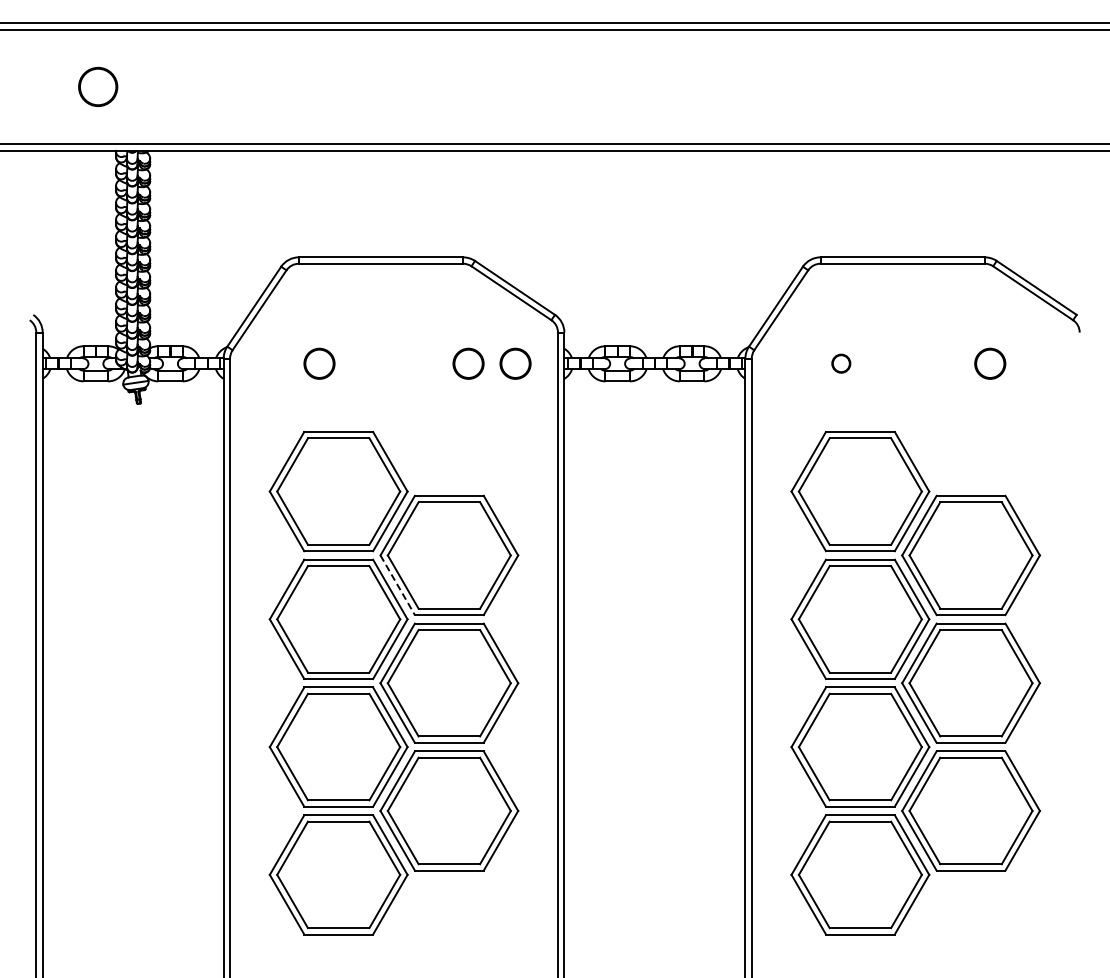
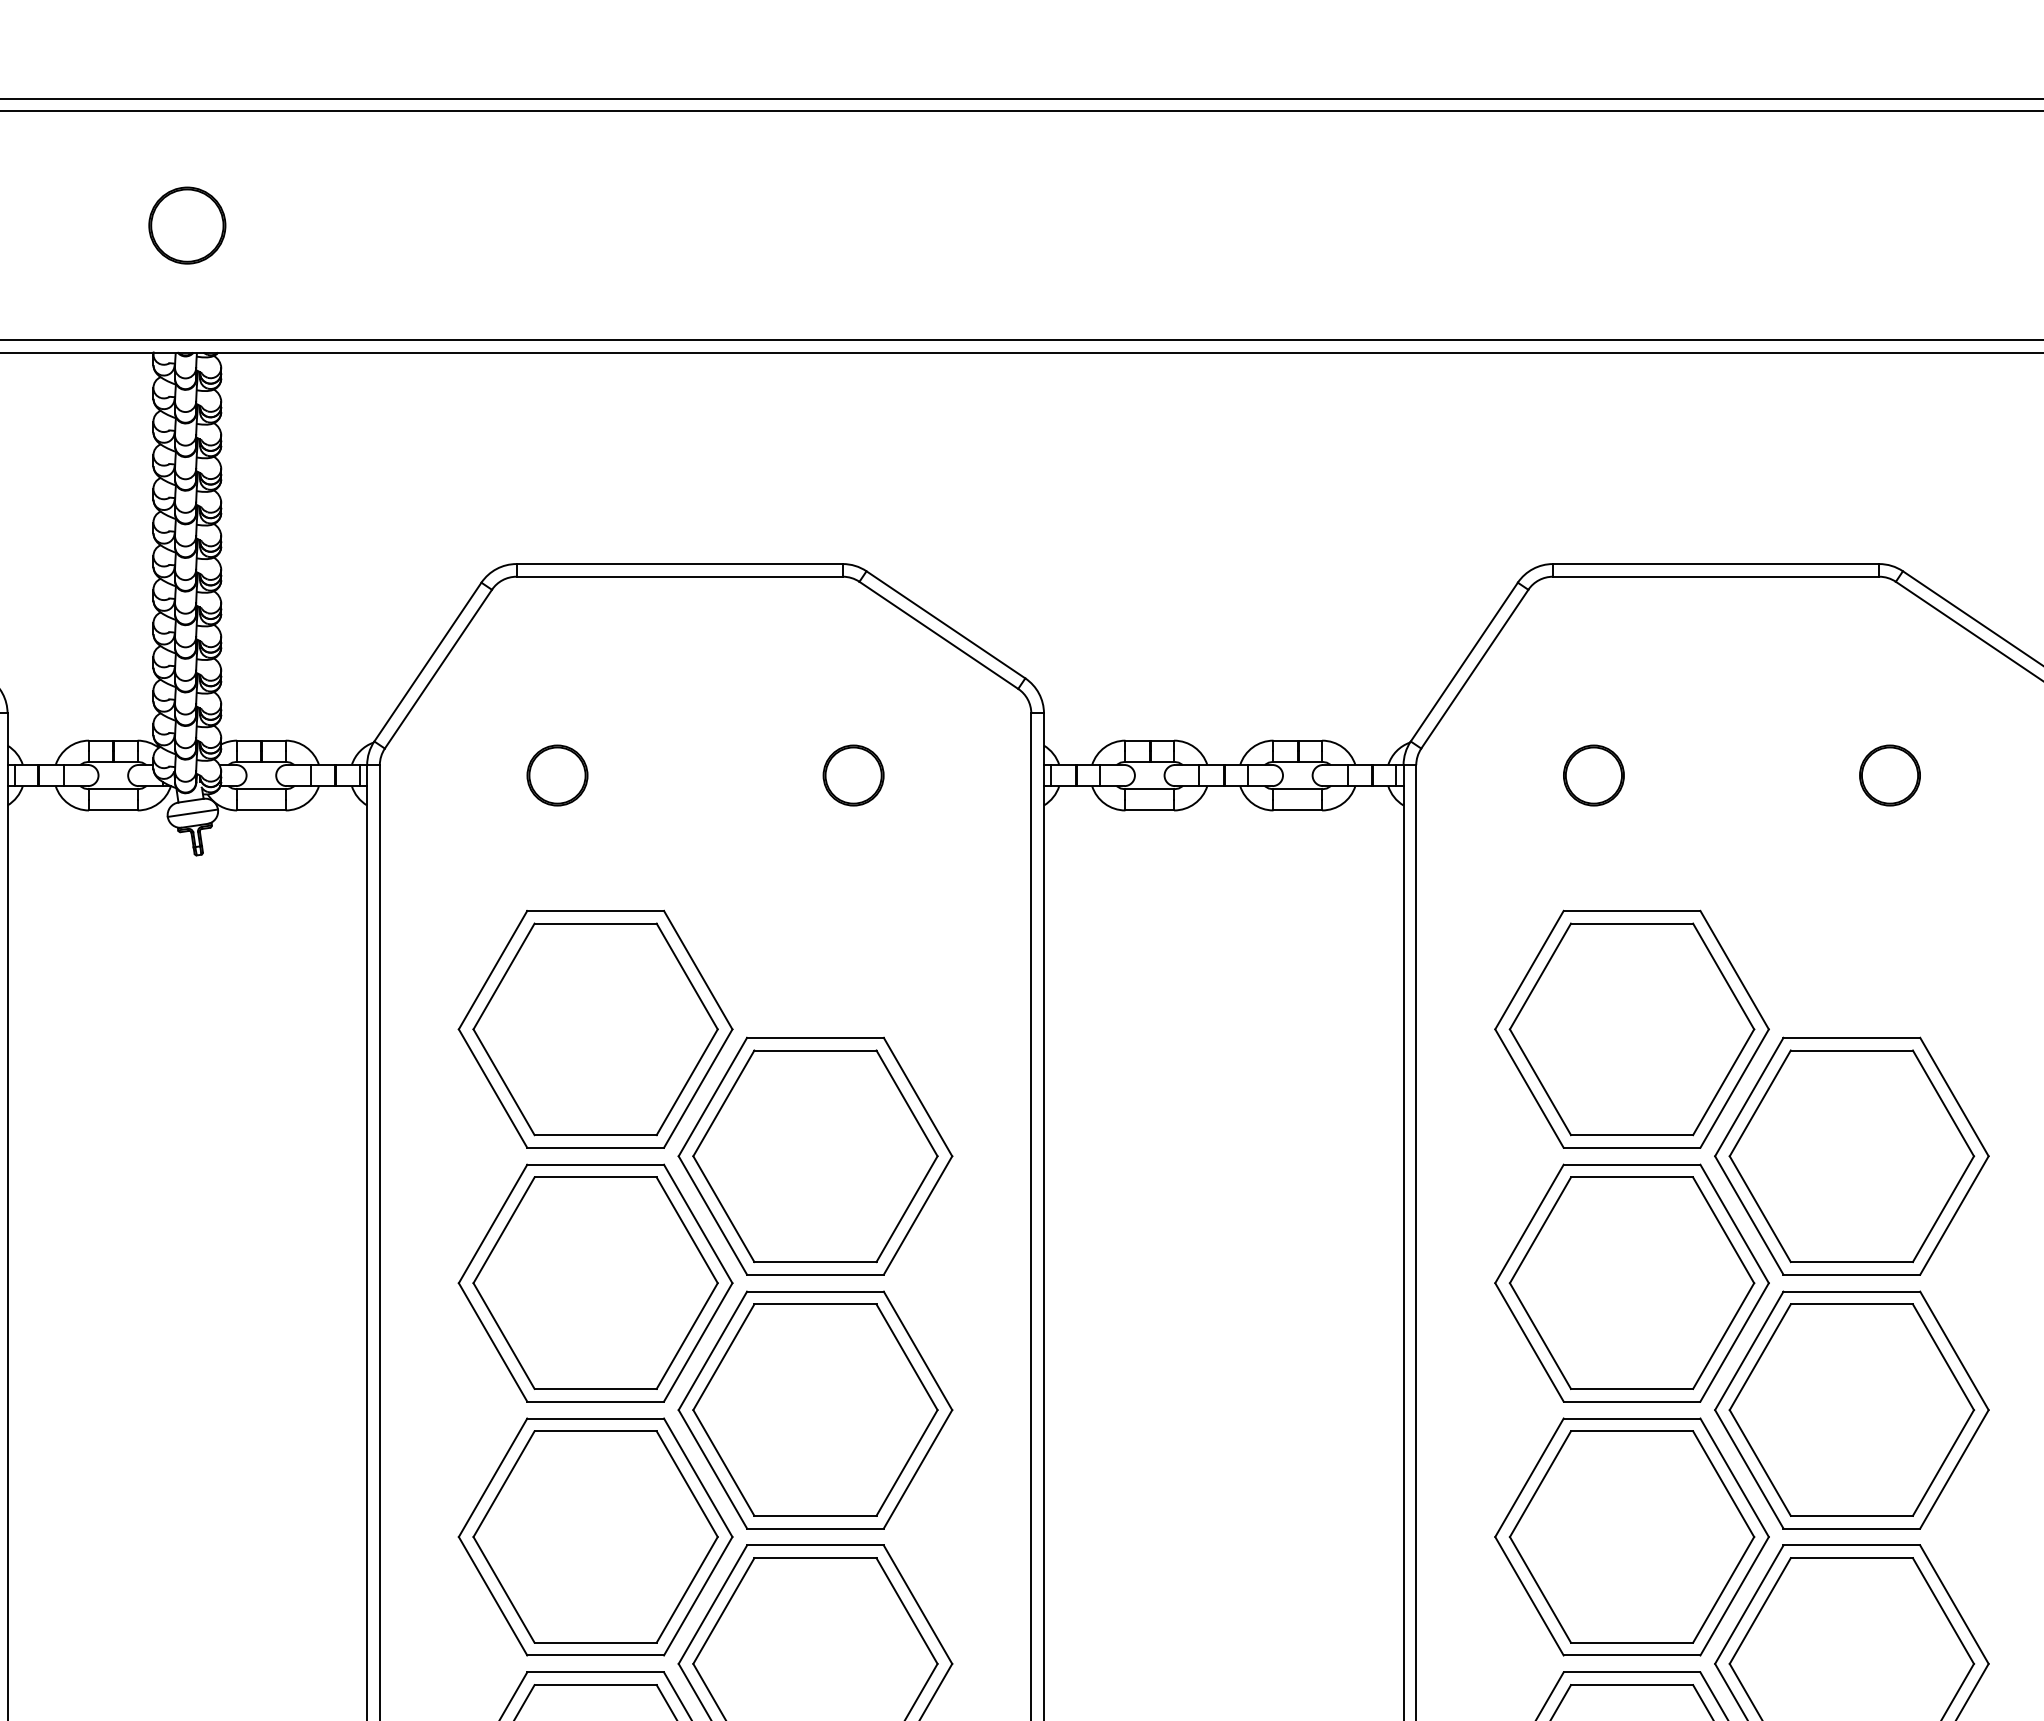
circle: (98, 86) -> (187, 224), moved
circle: (515, 363) -> (946, 774), removed
circle: (841, 363) -> (1594, 774), size x1.67
line: (397, 585) -> (712, 1215), dashed -> solid

